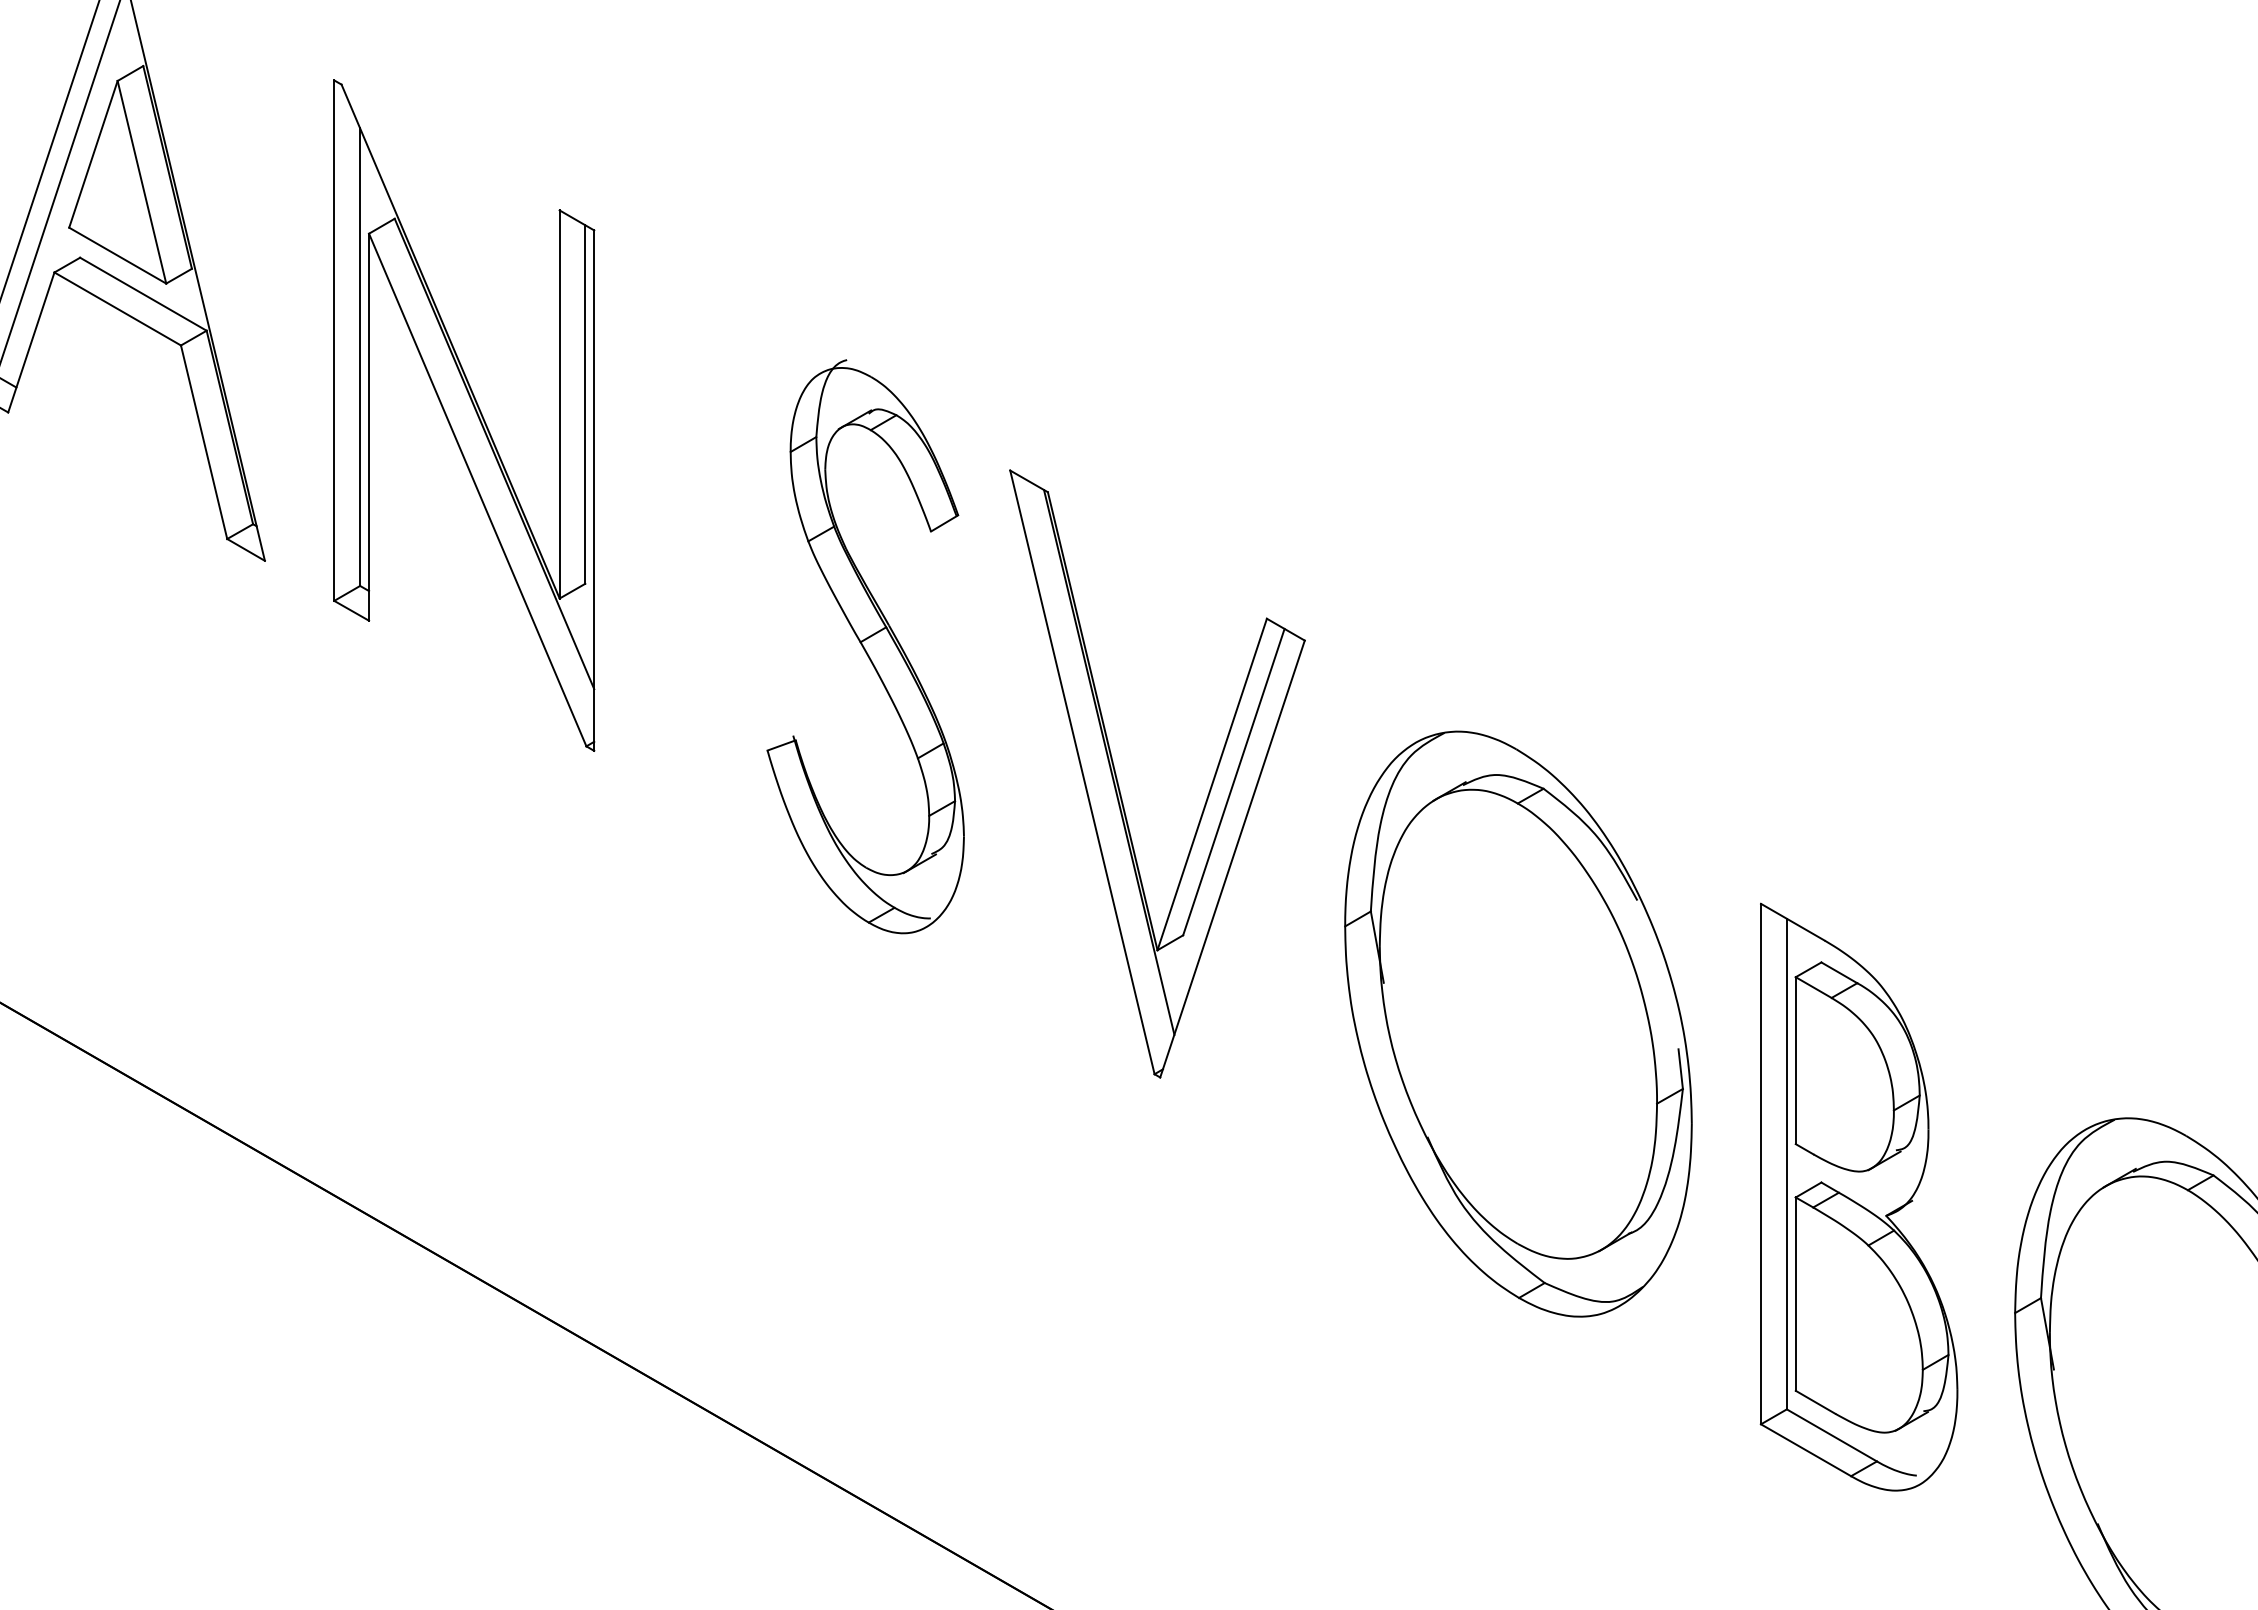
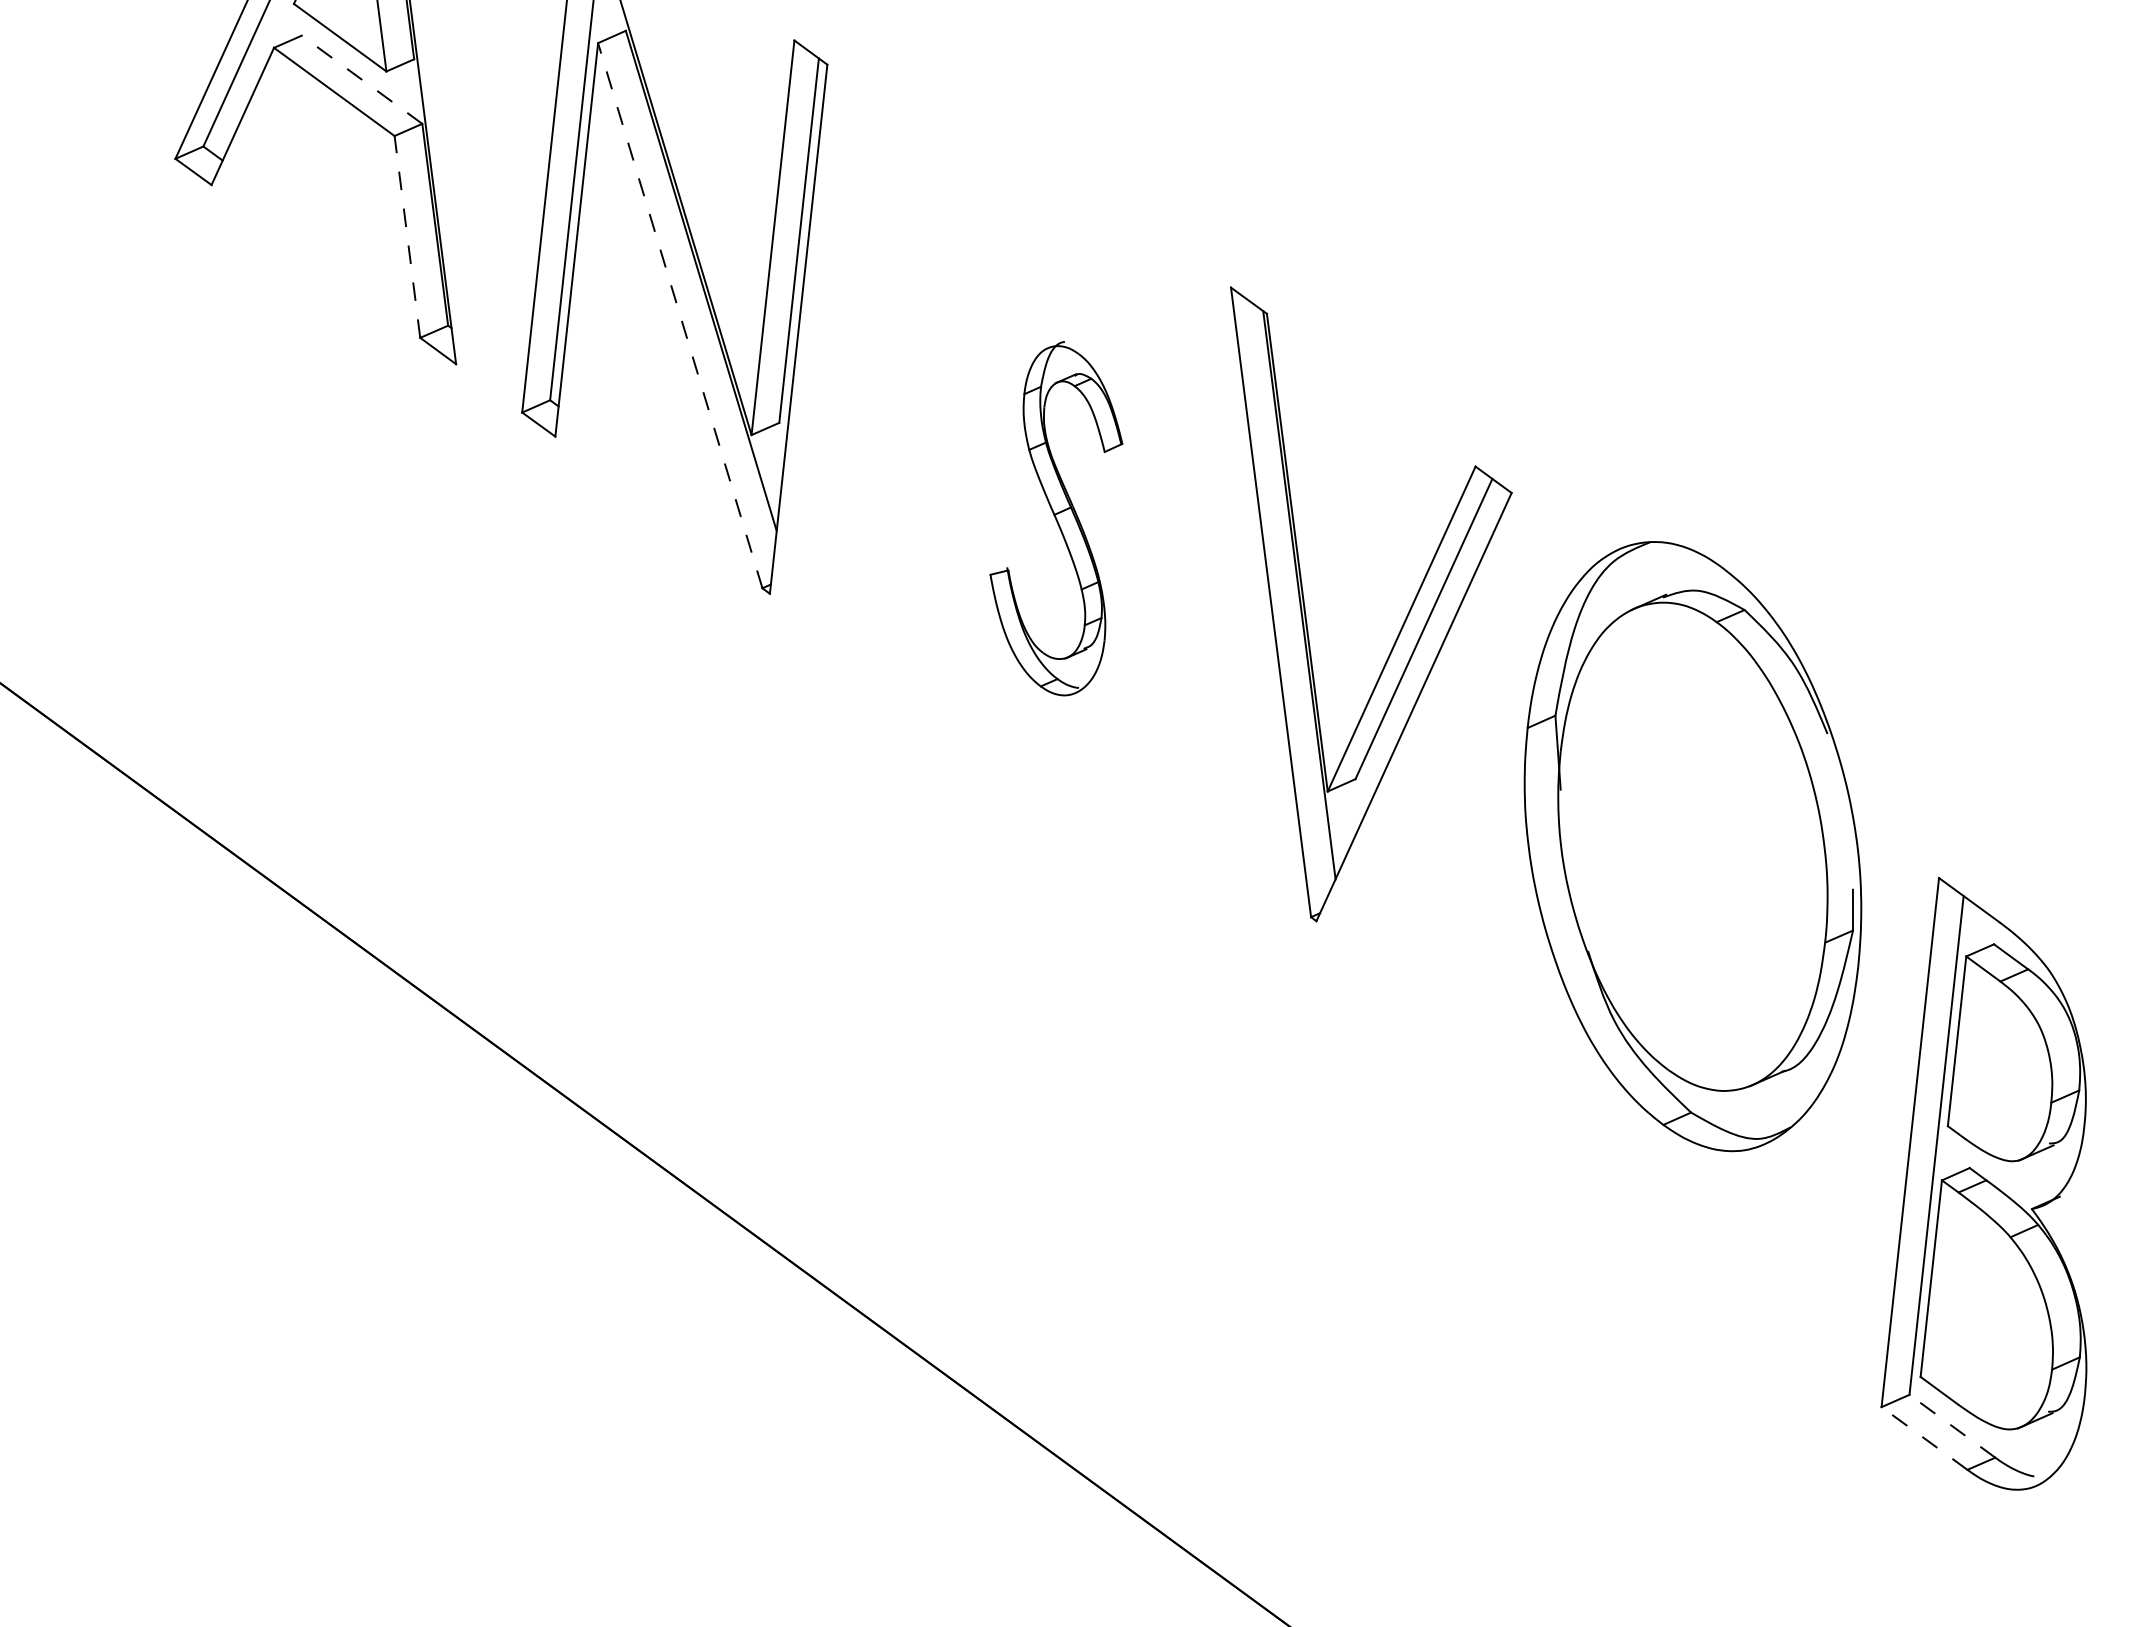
line: (142, 294) -> (361, 79), solid -> dashed
line: (204, 441) -> (407, 236), solid -> dashed
line: (477, 489) -> (680, 315), solid -> dashed
part: (865, 646) -> (1057, 517), size x0.6
part: (1118, 781) -> (1306, 615), moved
part: (1518, 1023) -> (1693, 845), moved
line: (1831, 1435) -> (1952, 1426), solid -> dashed
line: (1806, 1450) -> (1924, 1438), solid -> dashed

